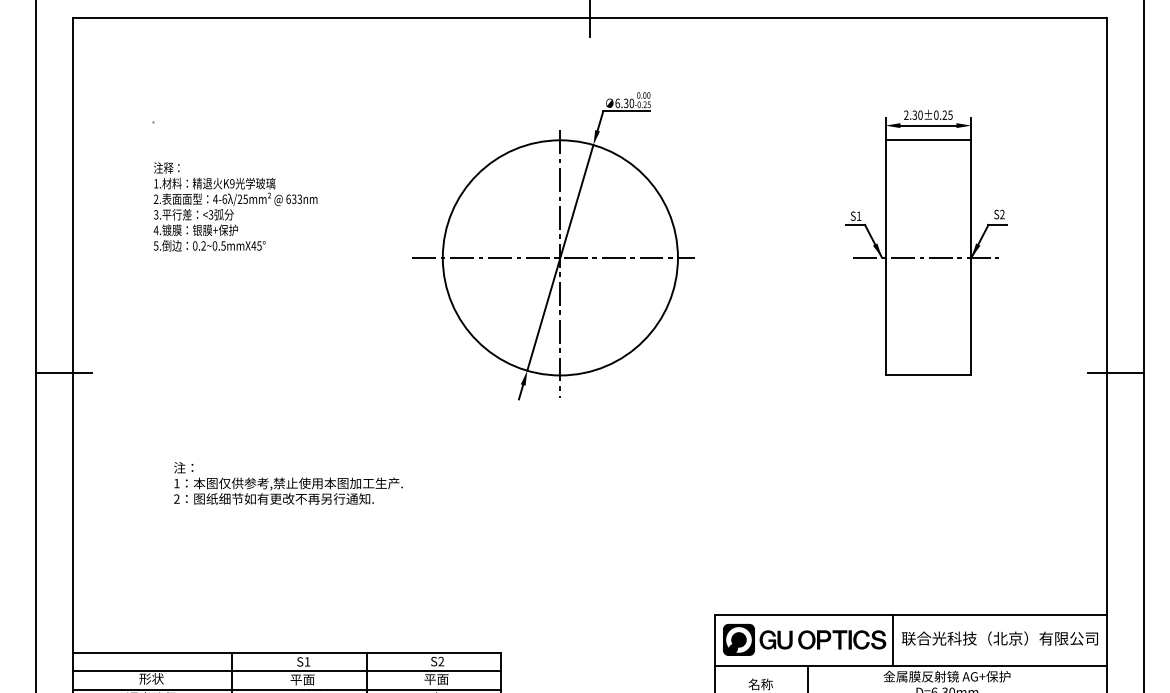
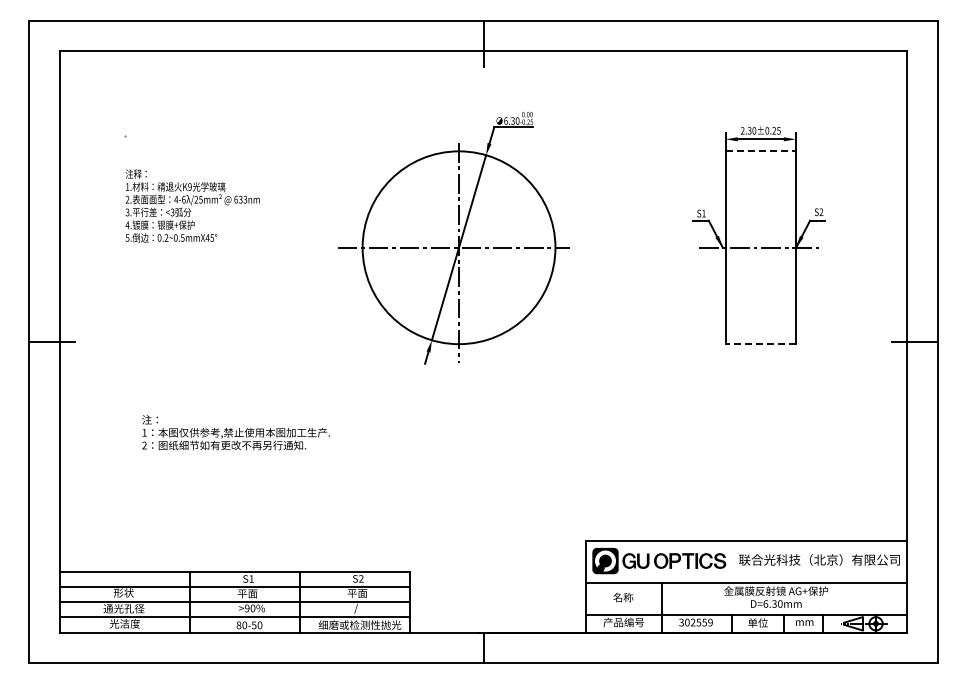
line: (929, 140) -> (761, 151), solid -> dashed
line: (928, 375) -> (760, 344), solid -> dashed
line: (892, 640) -> (731, 561), removed

